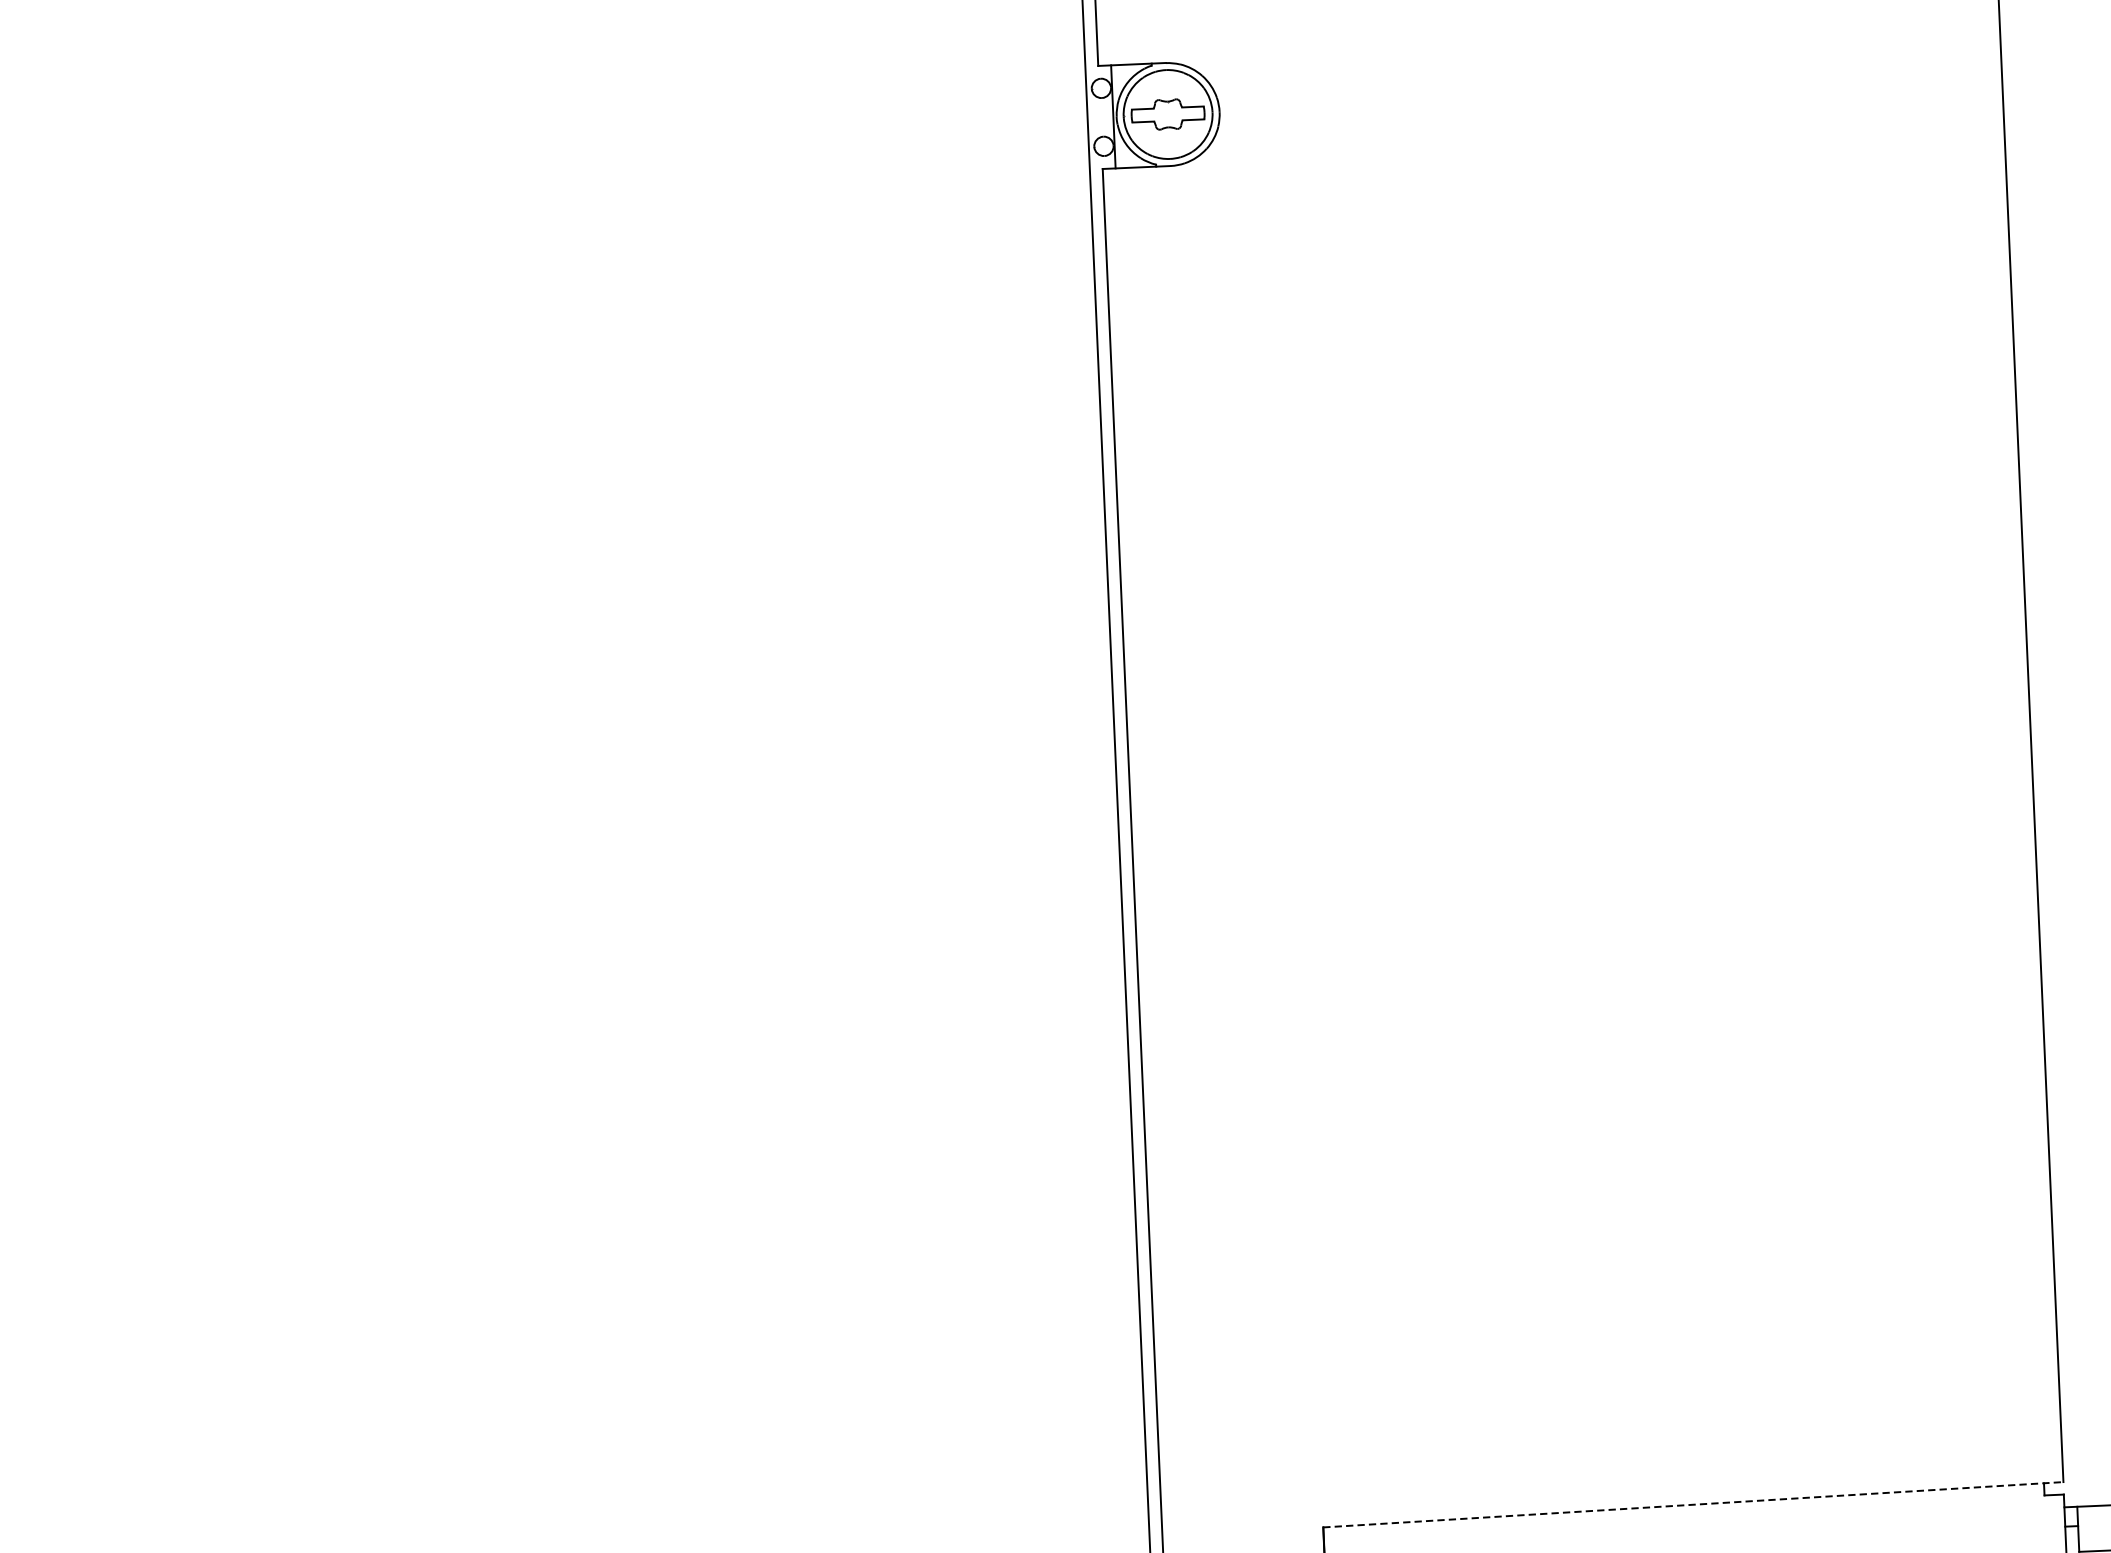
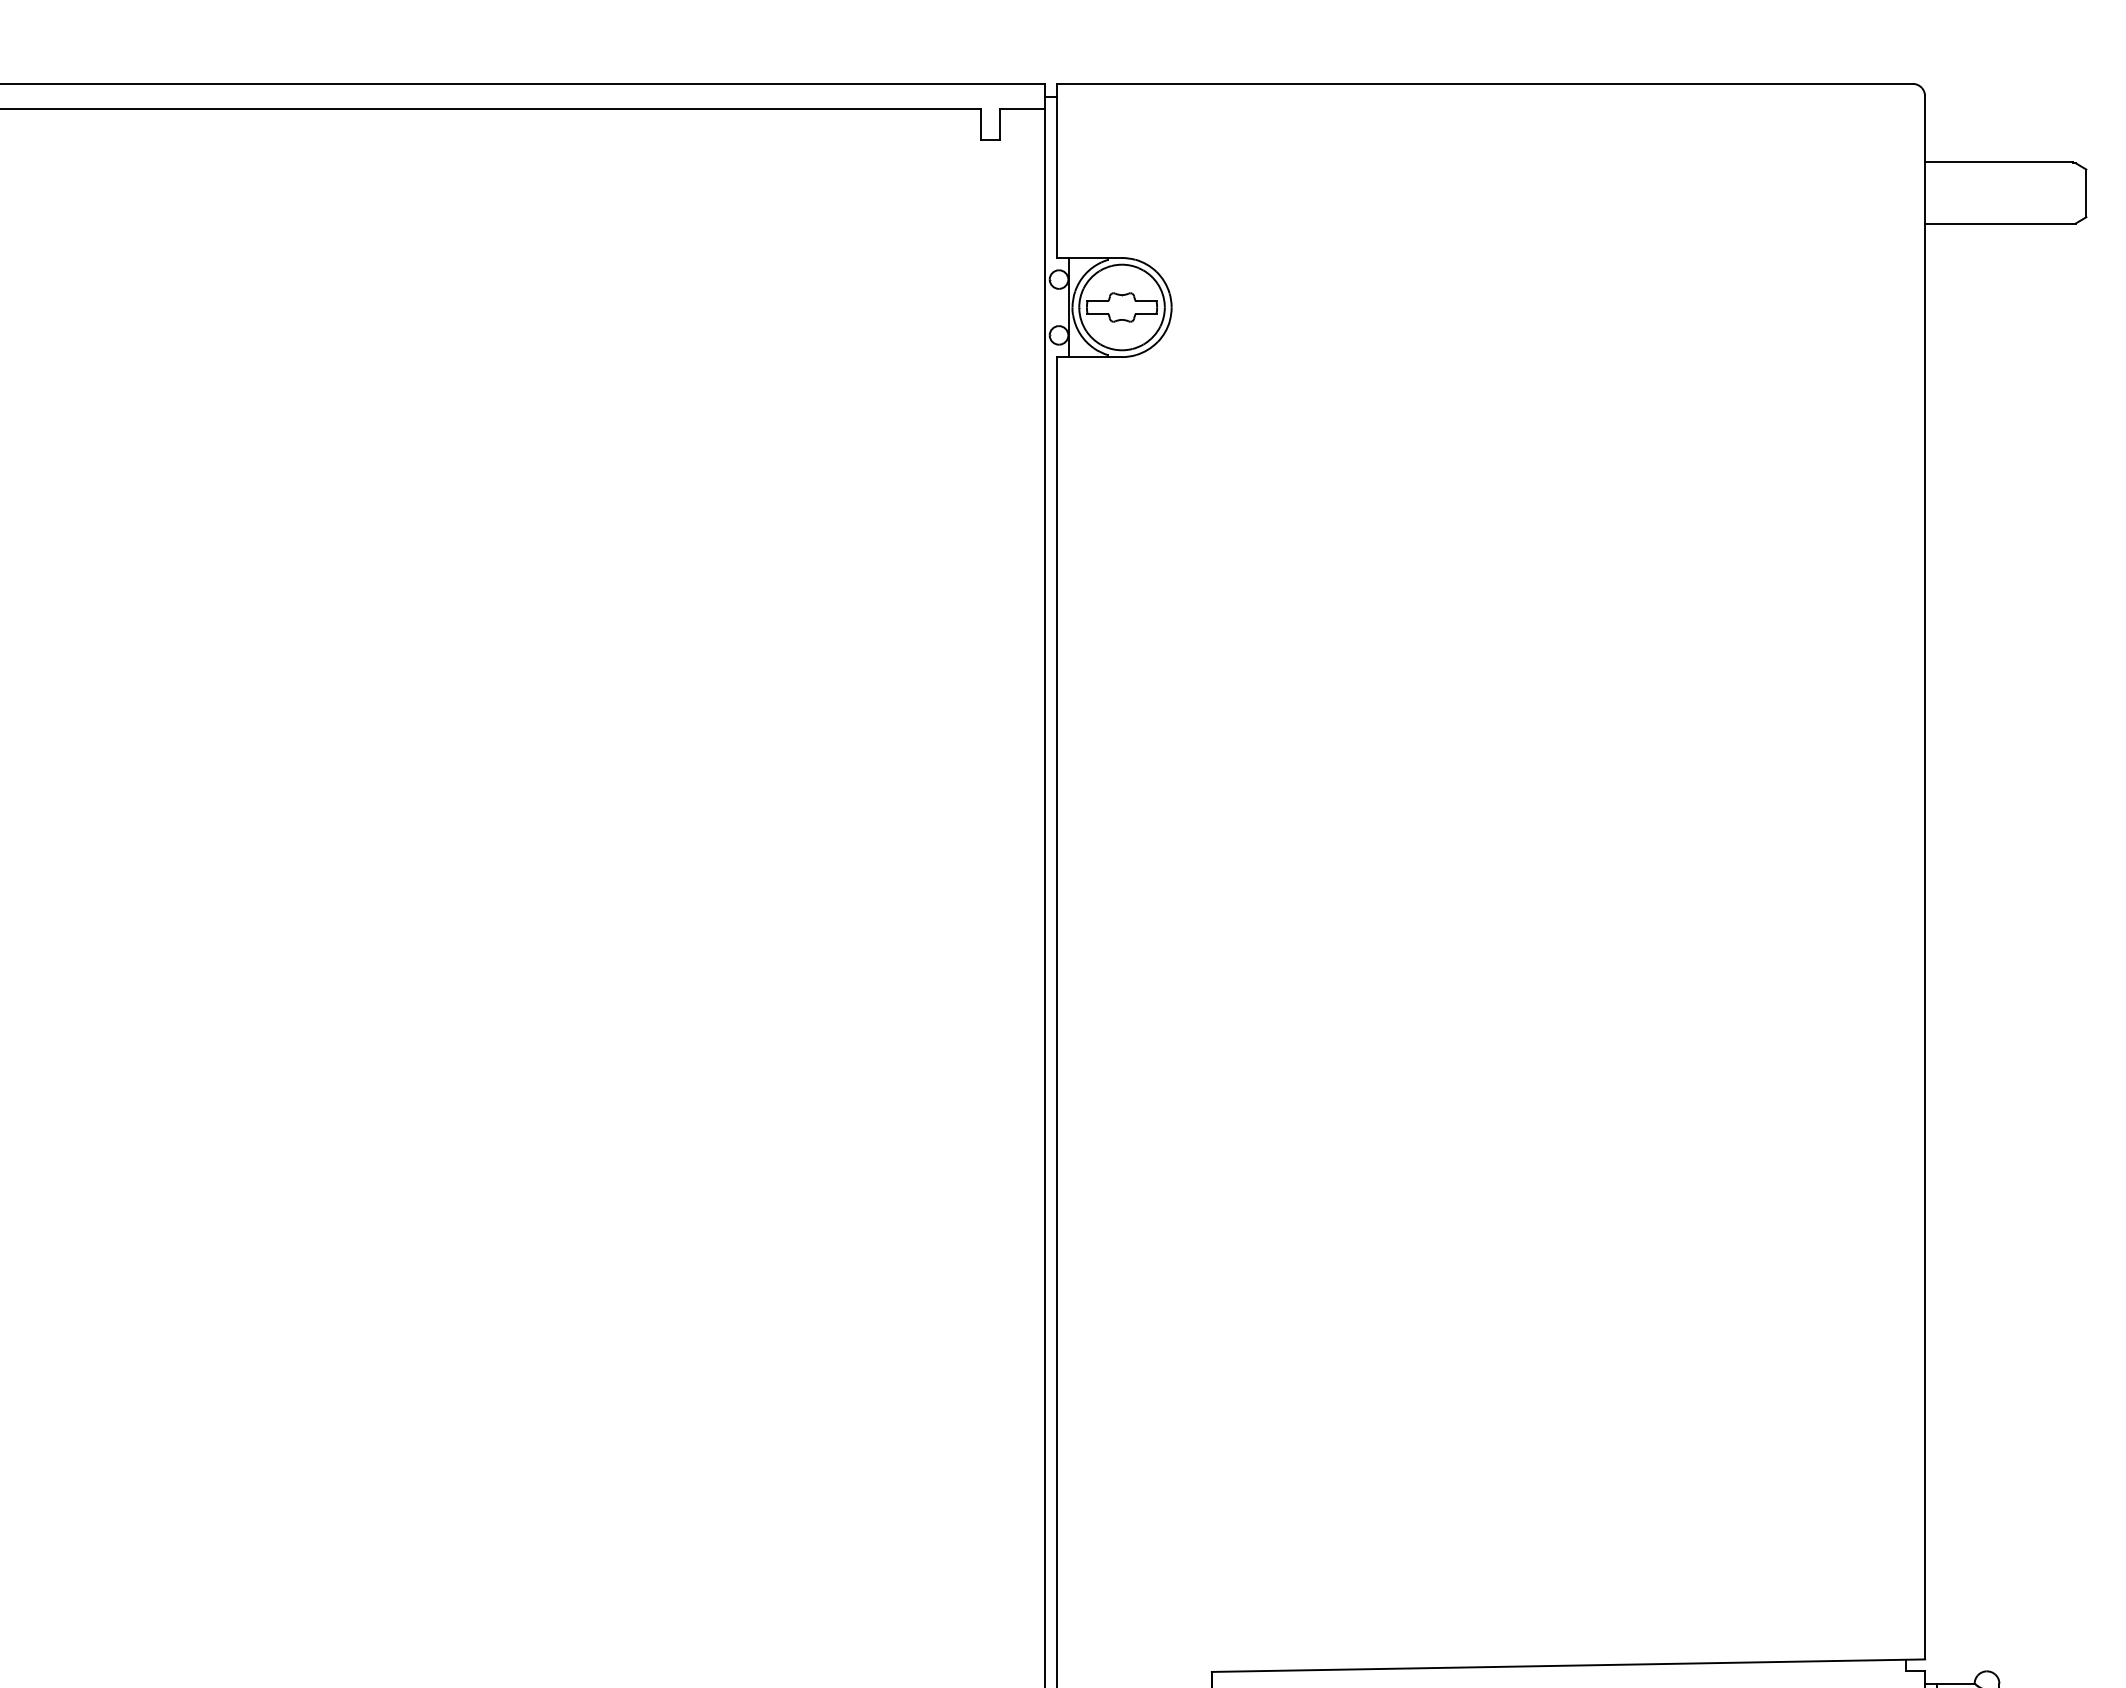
line: (1693, 1504) -> (1568, 1665), dashed -> solid

